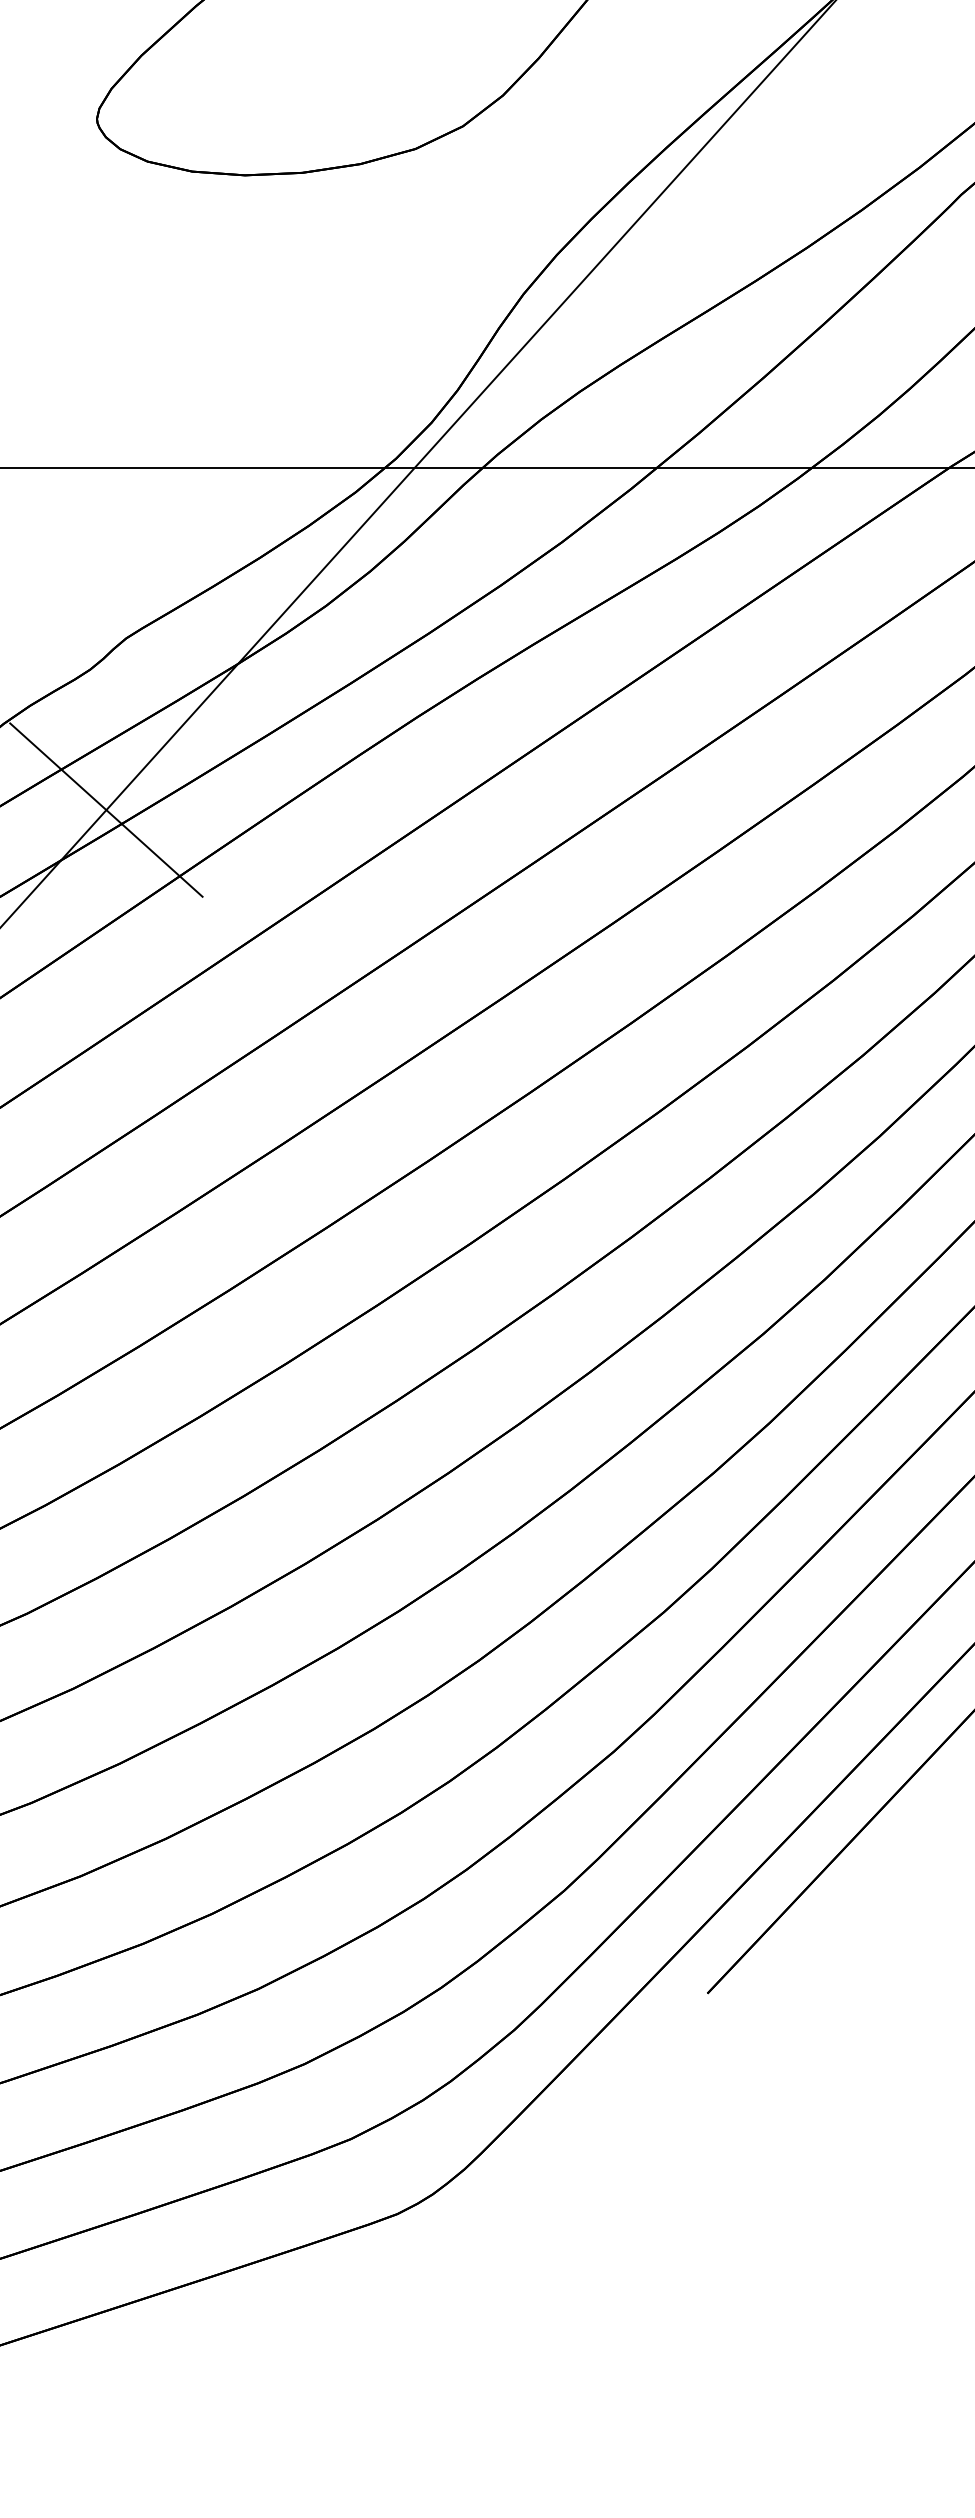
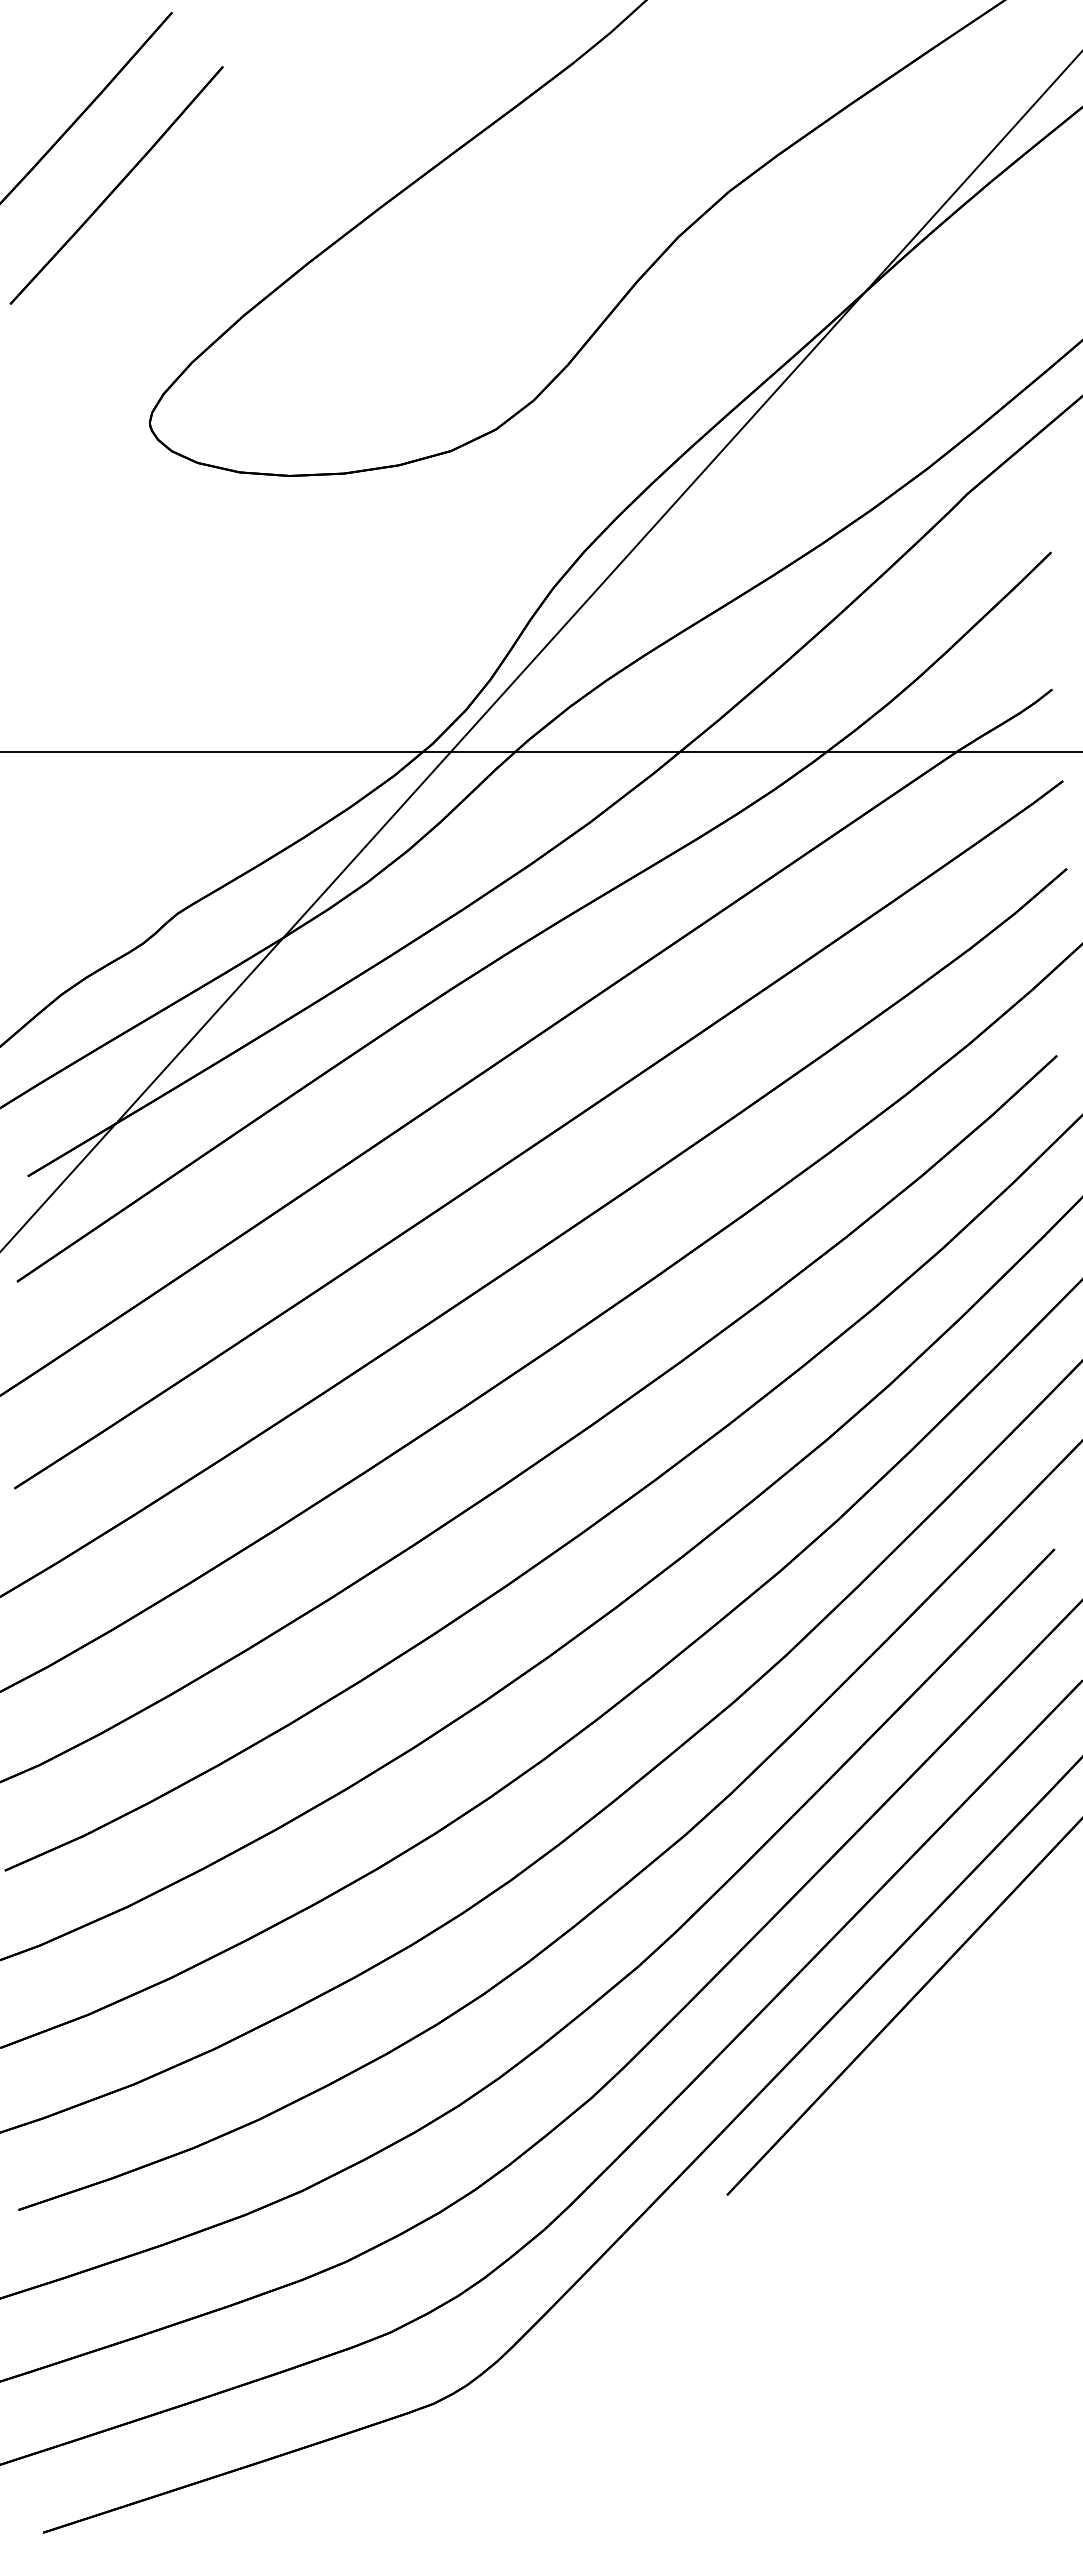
line: (106, 810) -> (158, 1076), removed

